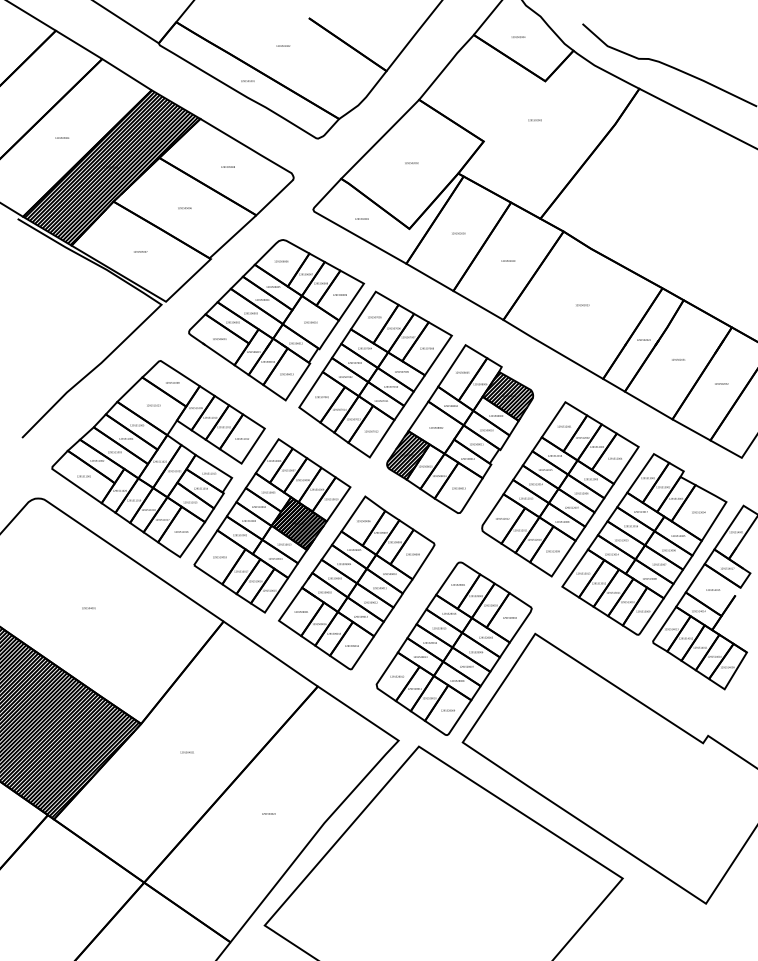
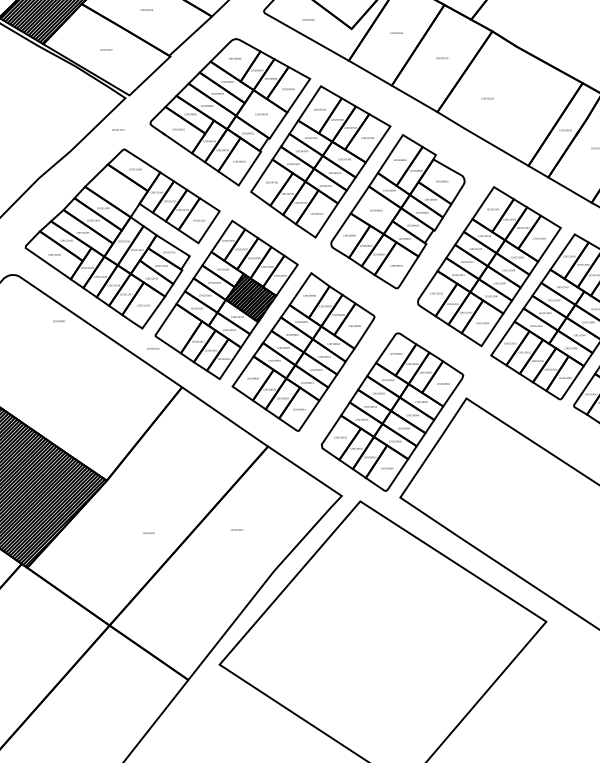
text: (582, 305) -> (487, 98), moved
hatch: (508, 396) -> (442, 181), removed
text: (153, 405) -> (118, 129), moved
hatch: (408, 455) -> (350, 235), removed
text: (219, 557) -> (152, 348), moved
text: (88, 608) -> (58, 321), moved
text: (186, 752) -> (148, 533), moved
text: (268, 813) -> (236, 529), moved

